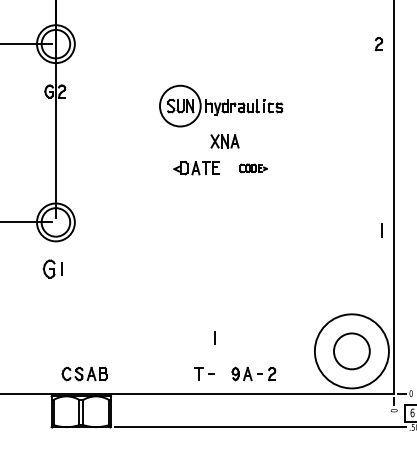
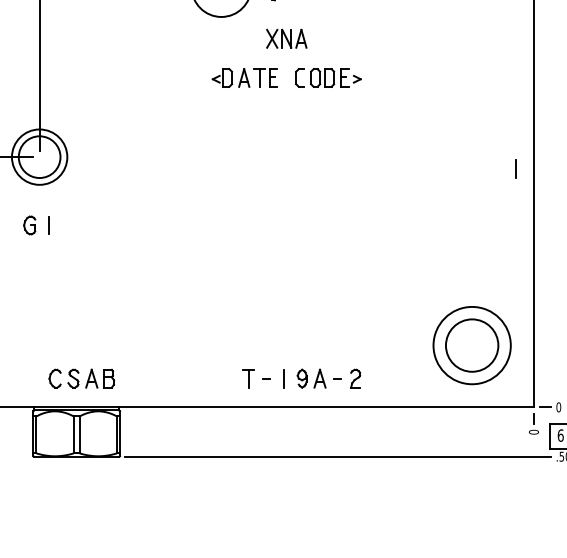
part: (253, 168) -> (328, 78), size x1.67
part: (48, 269) -> (28, 225), size x0.71
line: (214, 337) -> (283, 377), moved
circle: (351, 350) -> (471, 344), size x0.71

